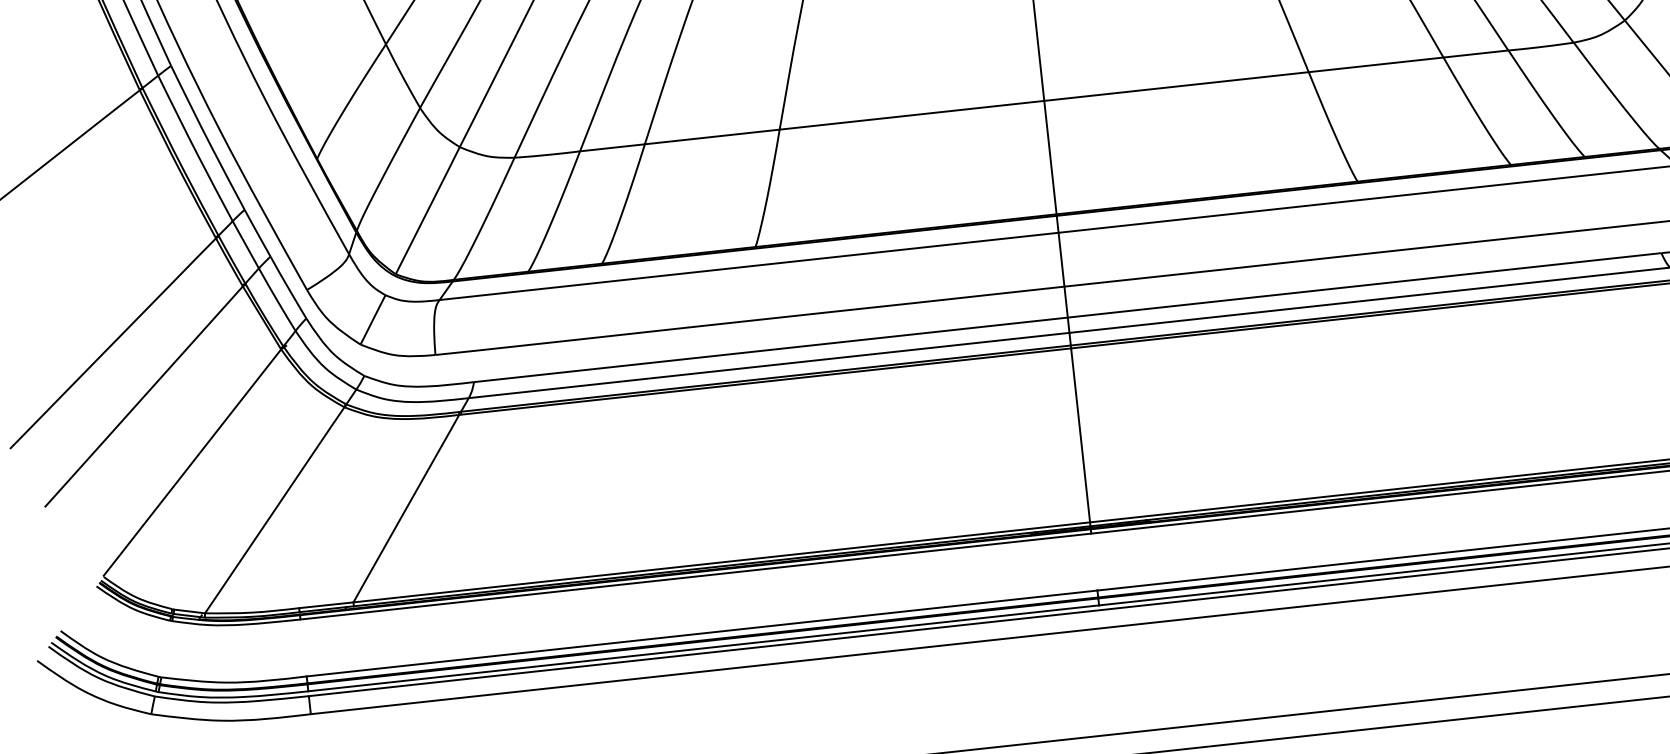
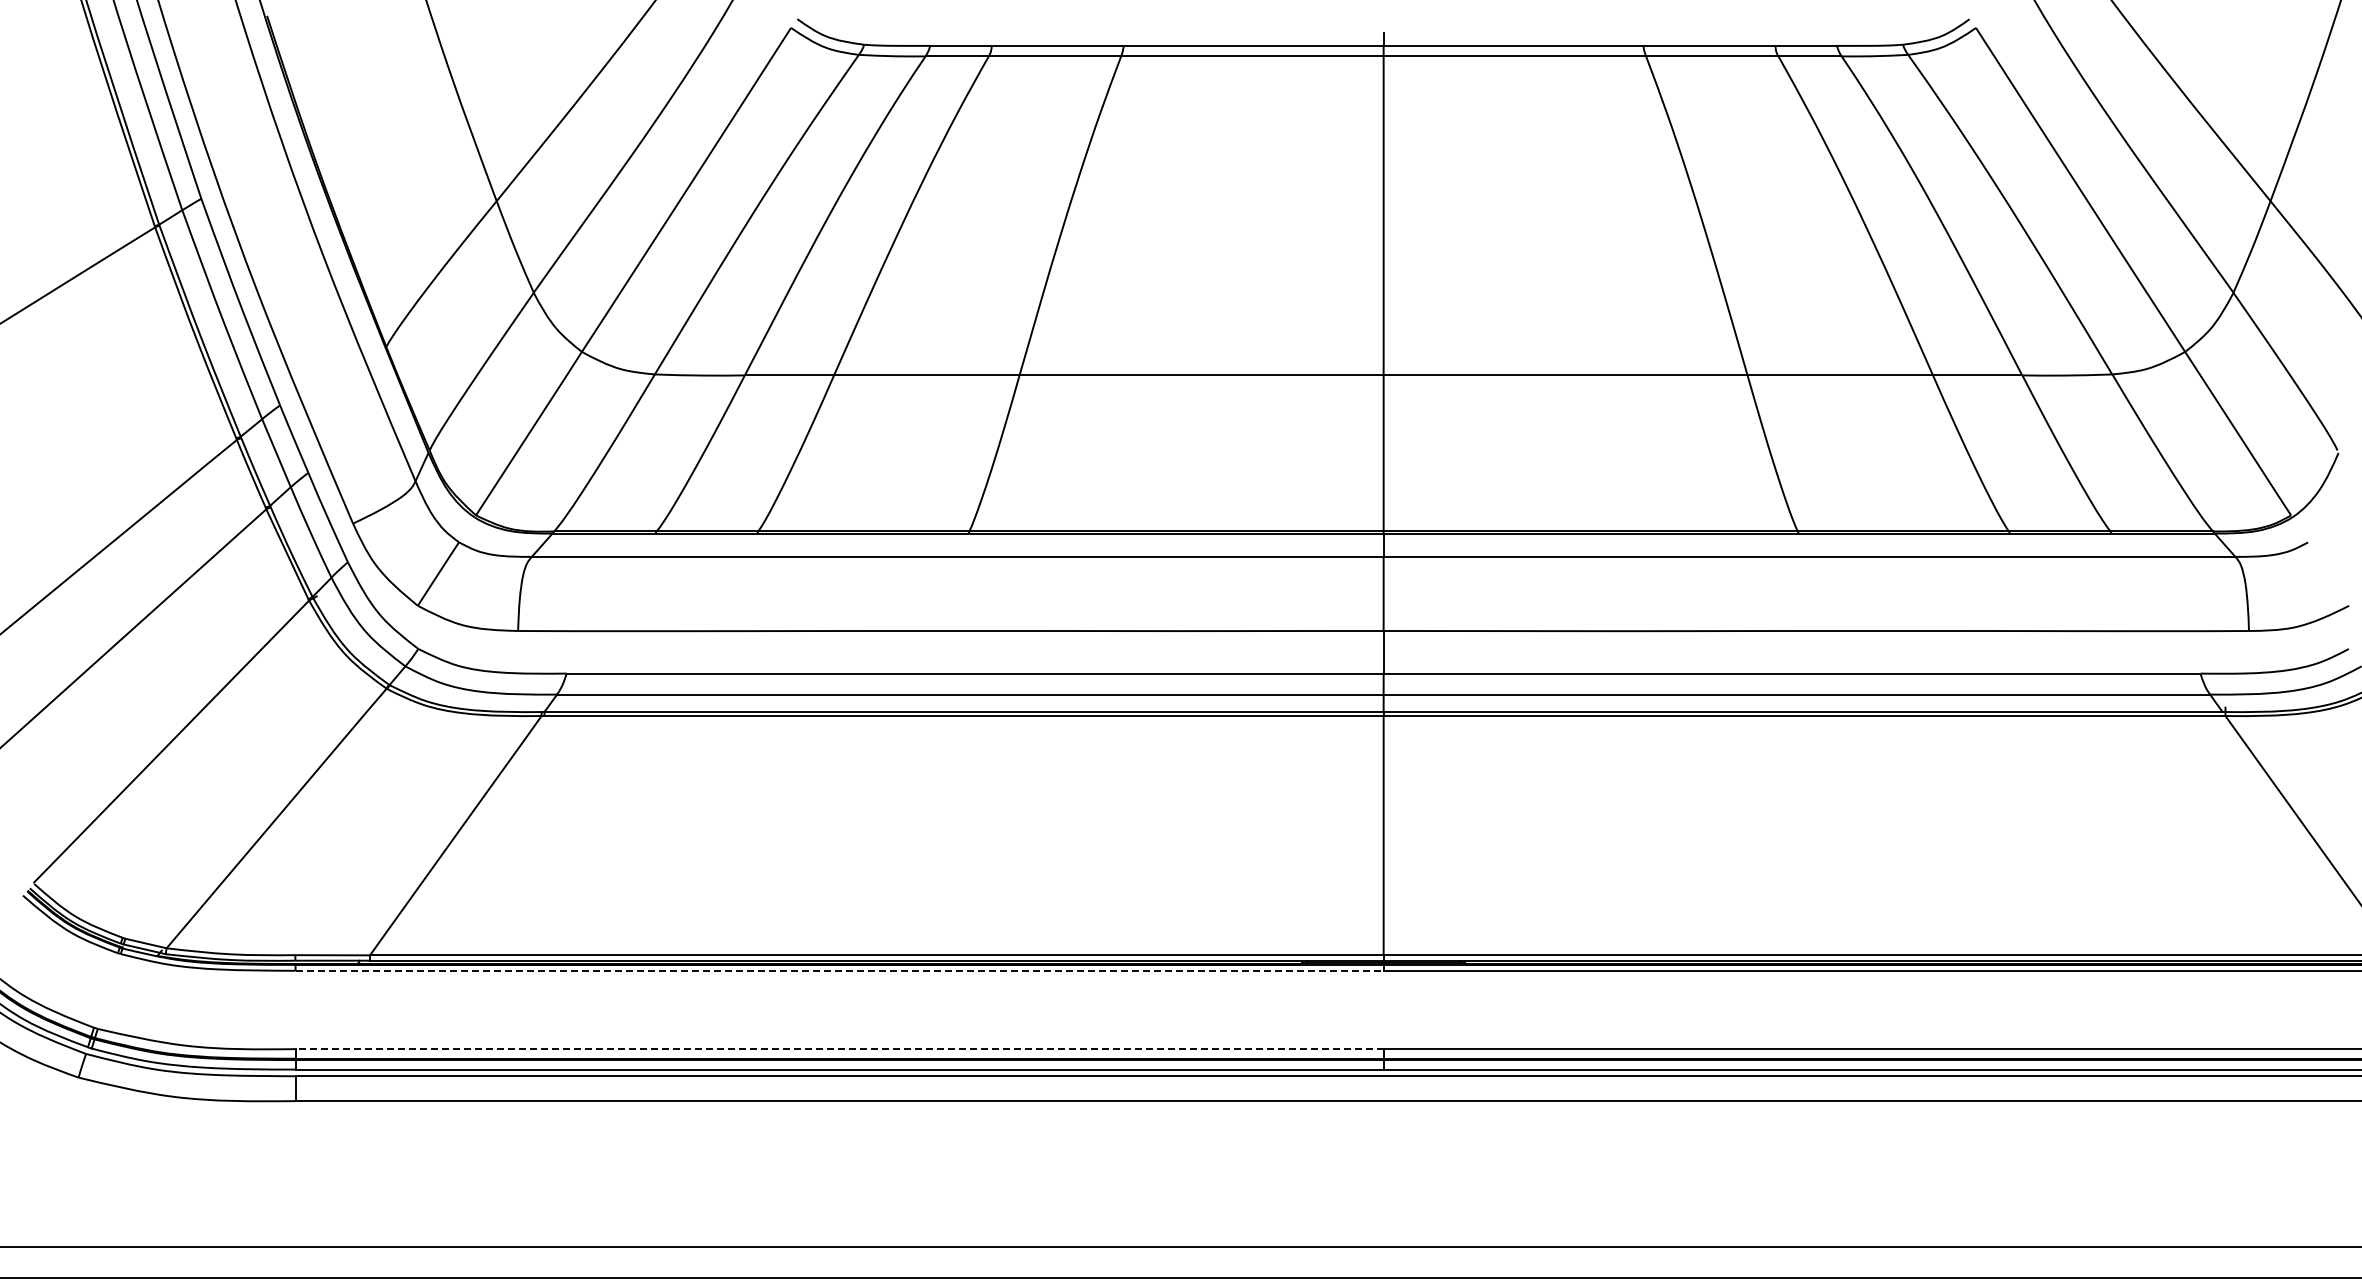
line: (696, 576) -> (840, 970), solid -> dashed
line: (702, 633) -> (839, 1049), solid -> dashed

